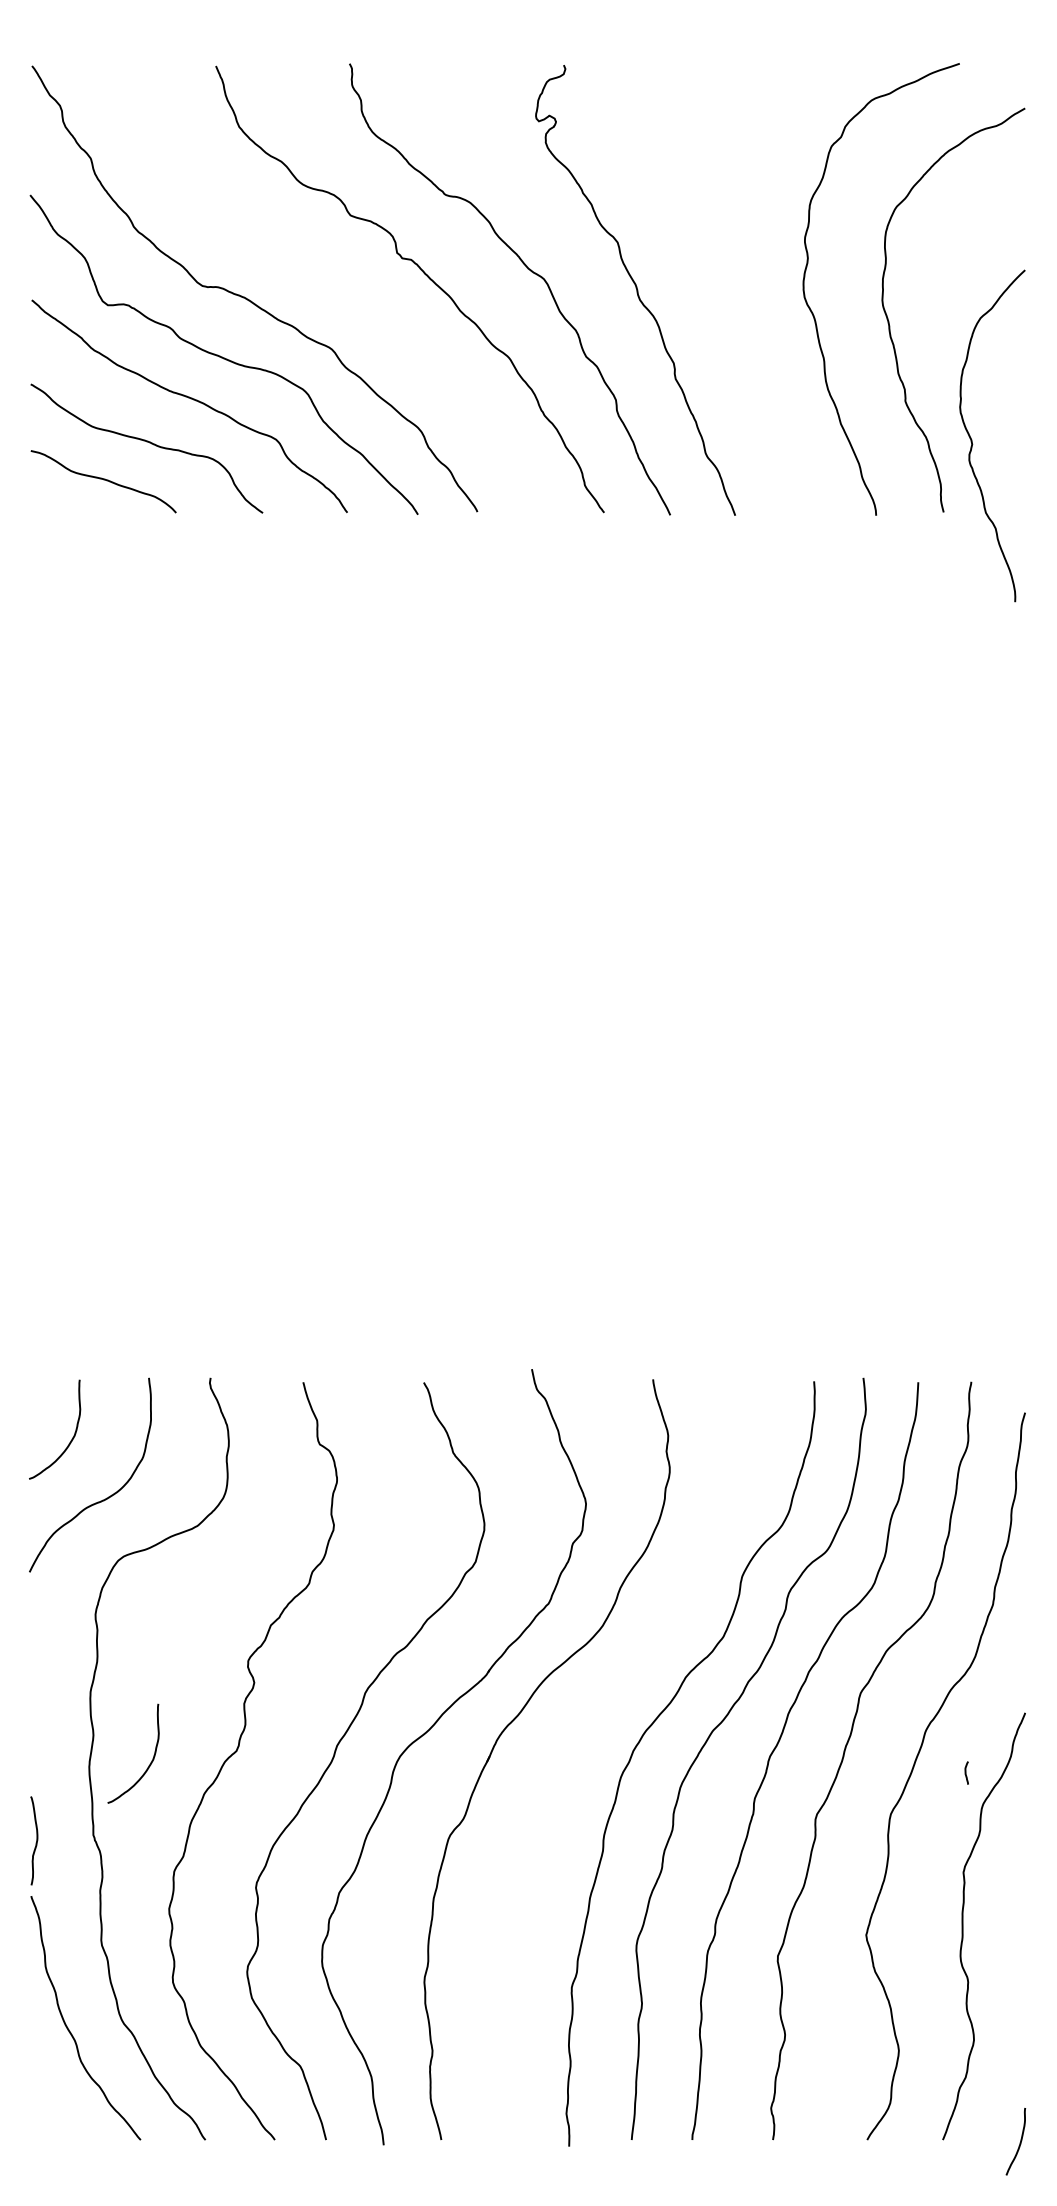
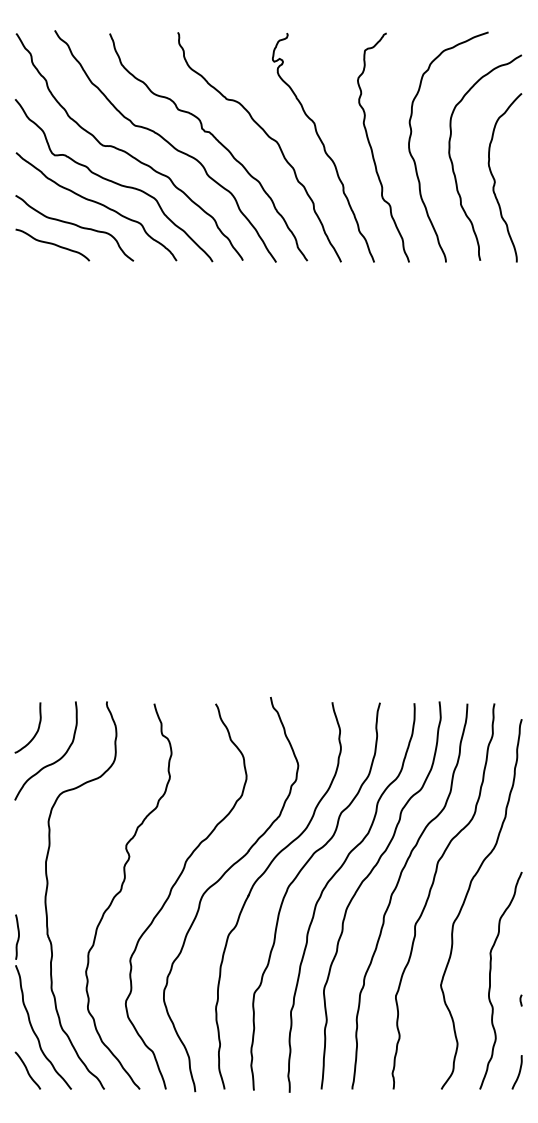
curve: (329, 281) -> (167, 143), added
curve: (731, 291) -> (372, 148), added
curve: (973, 439) -> (495, 179), moved
curve: (578, 1731) -> (294, 881), added
curve: (148, 1762) -> (75, 897), removed
curve: (965, 1772) -> (520, 1000), moved
curve: (54, 2102) -> (27, 1070), added
curve: (1018, 2142) -> (518, 1072), moved

